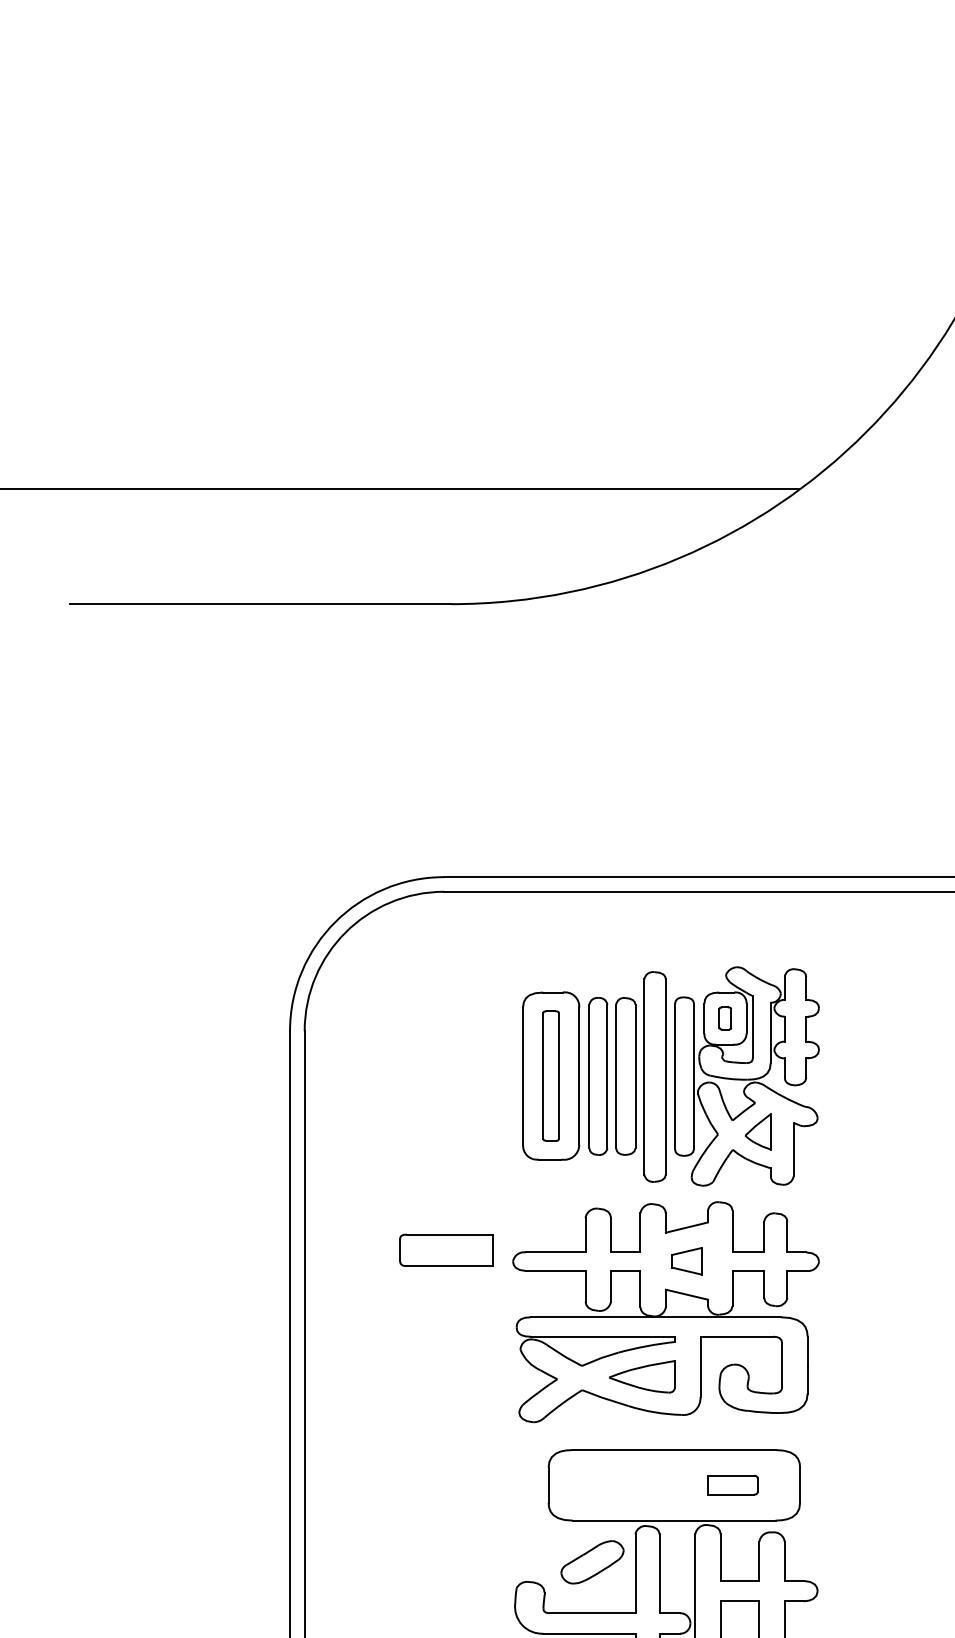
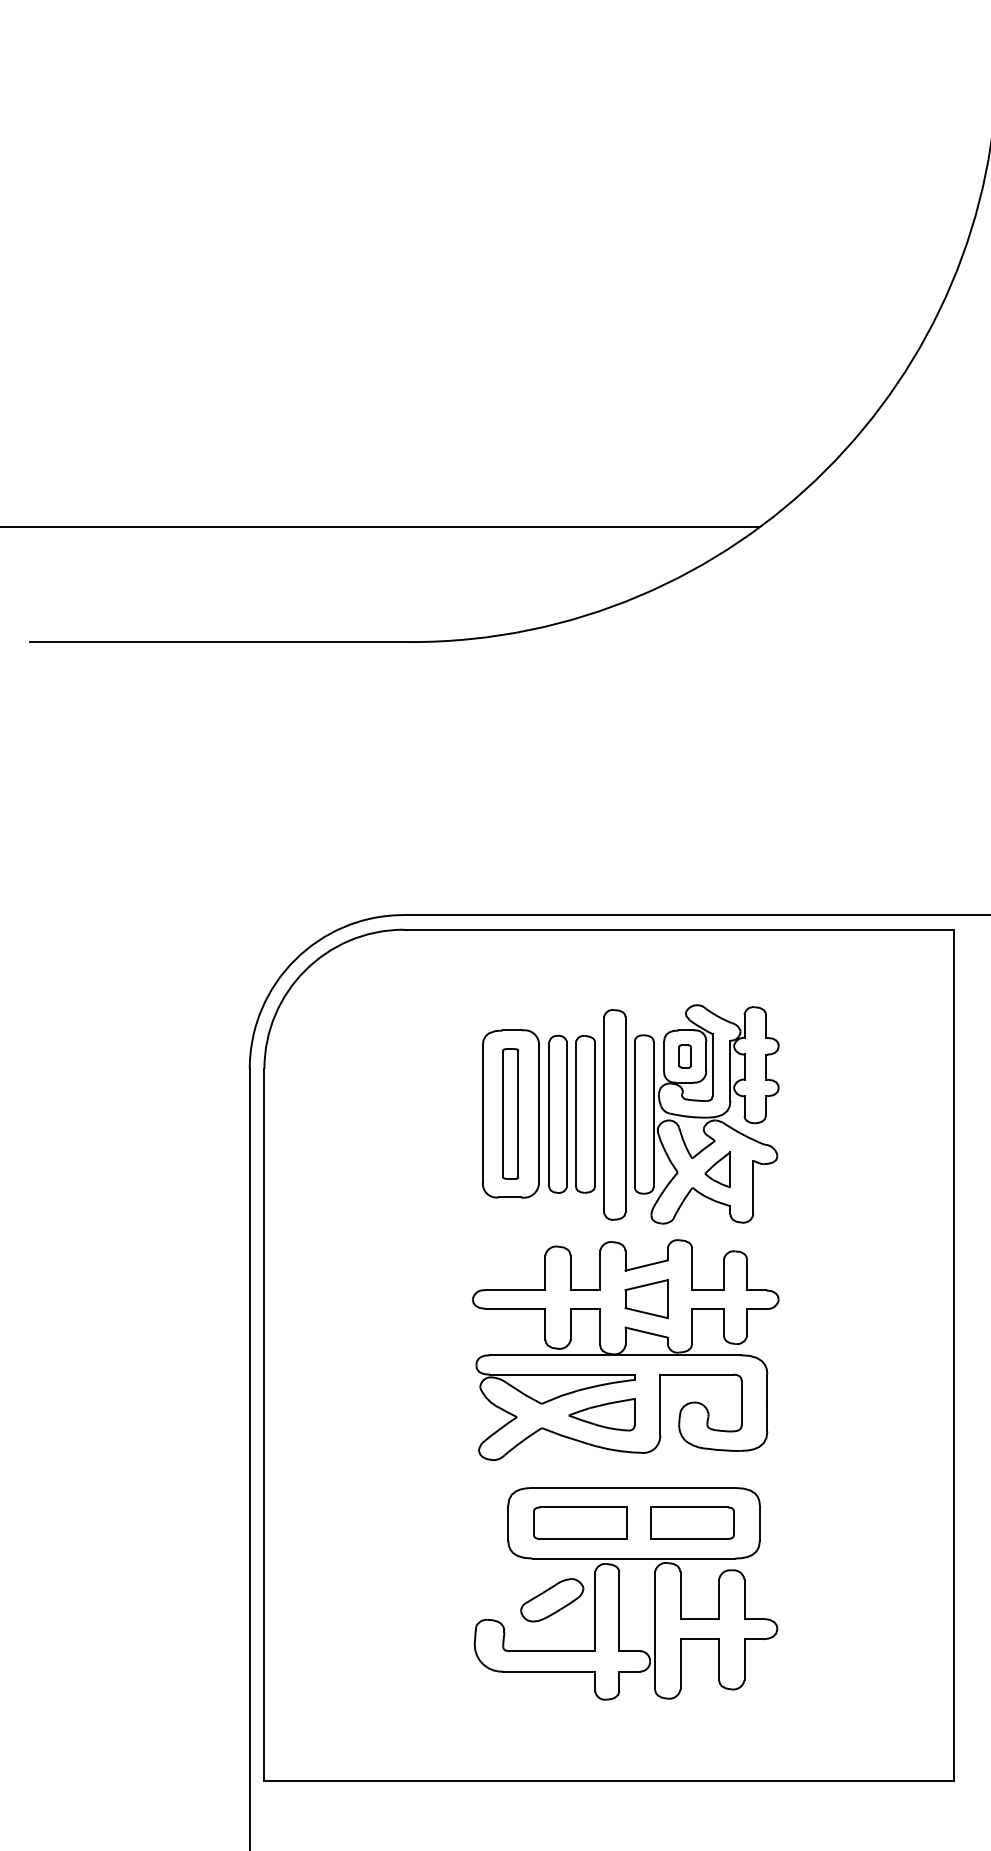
part: (446, 1249) -> (580, 1522), moved
part: (686, 1261) -> (646, 1299), size x1.43
part: (732, 1484) -> (692, 1522), size x1.67

